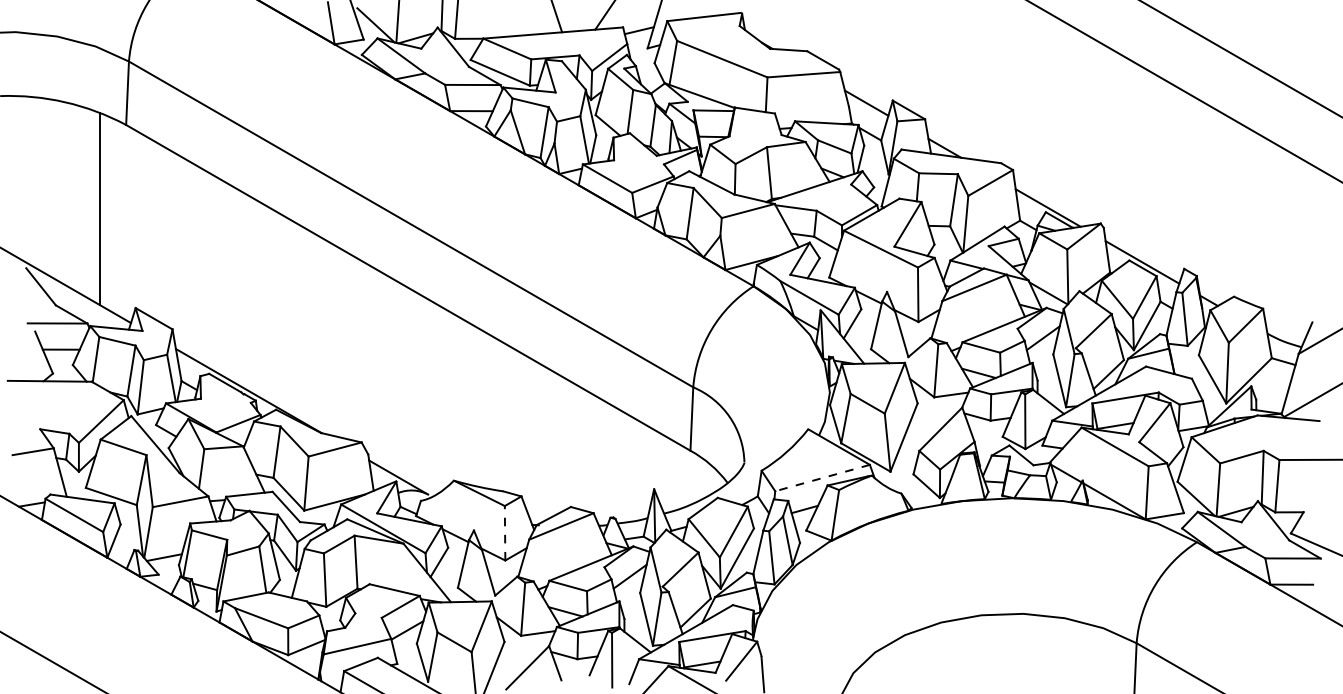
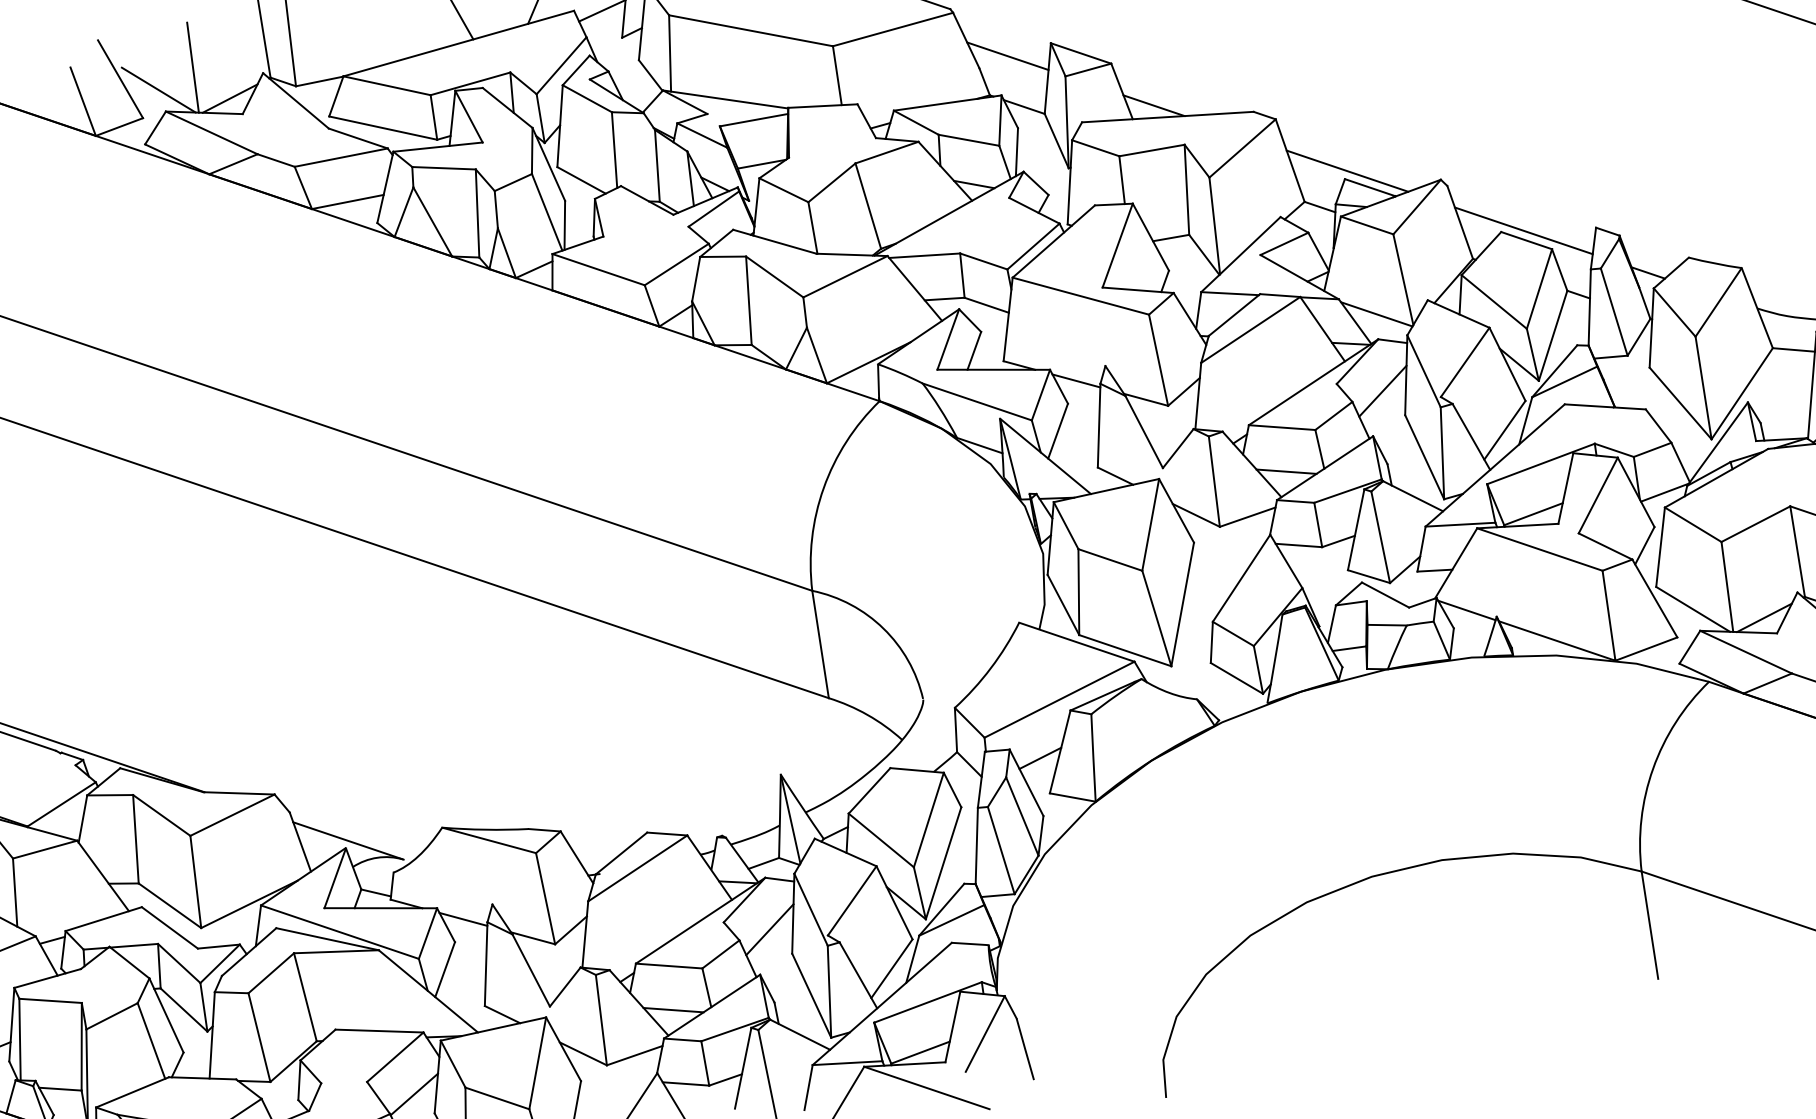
line: (822, 478) -> (1059, 700), dashed -> solid
line: (505, 532) -> (546, 897), dashed -> solid

